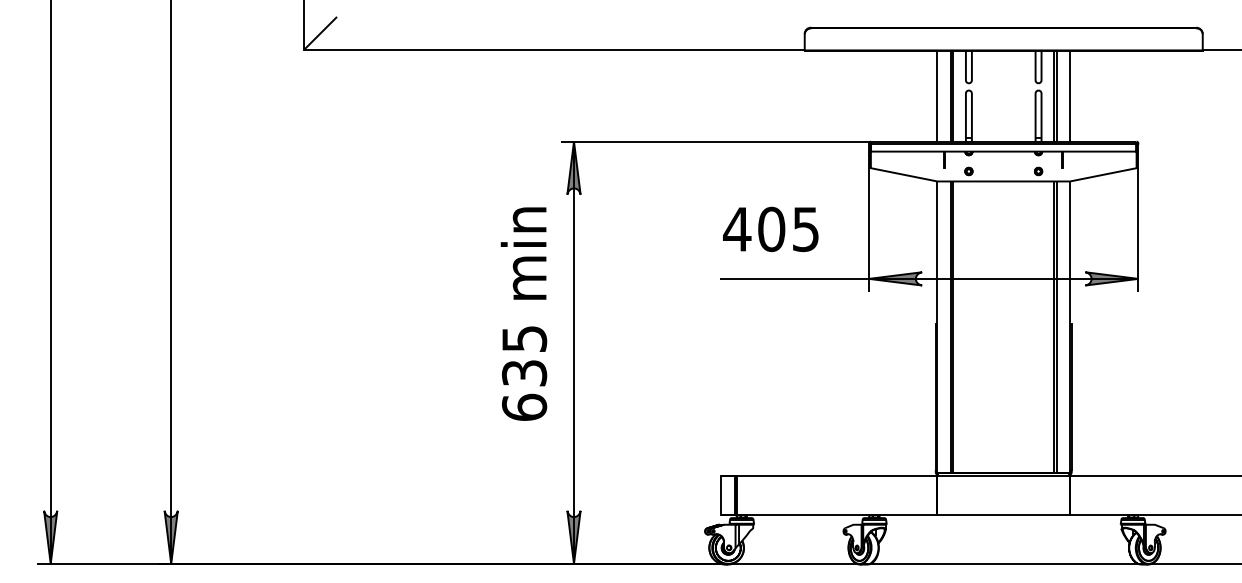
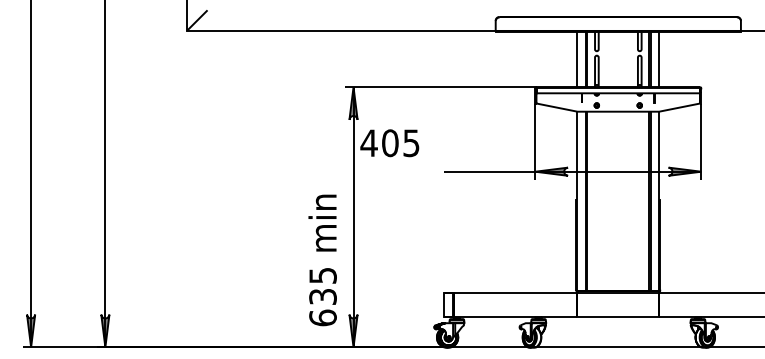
text: (770, 229) -> (389, 143), moved
text: (523, 314) -> (322, 260), moved

